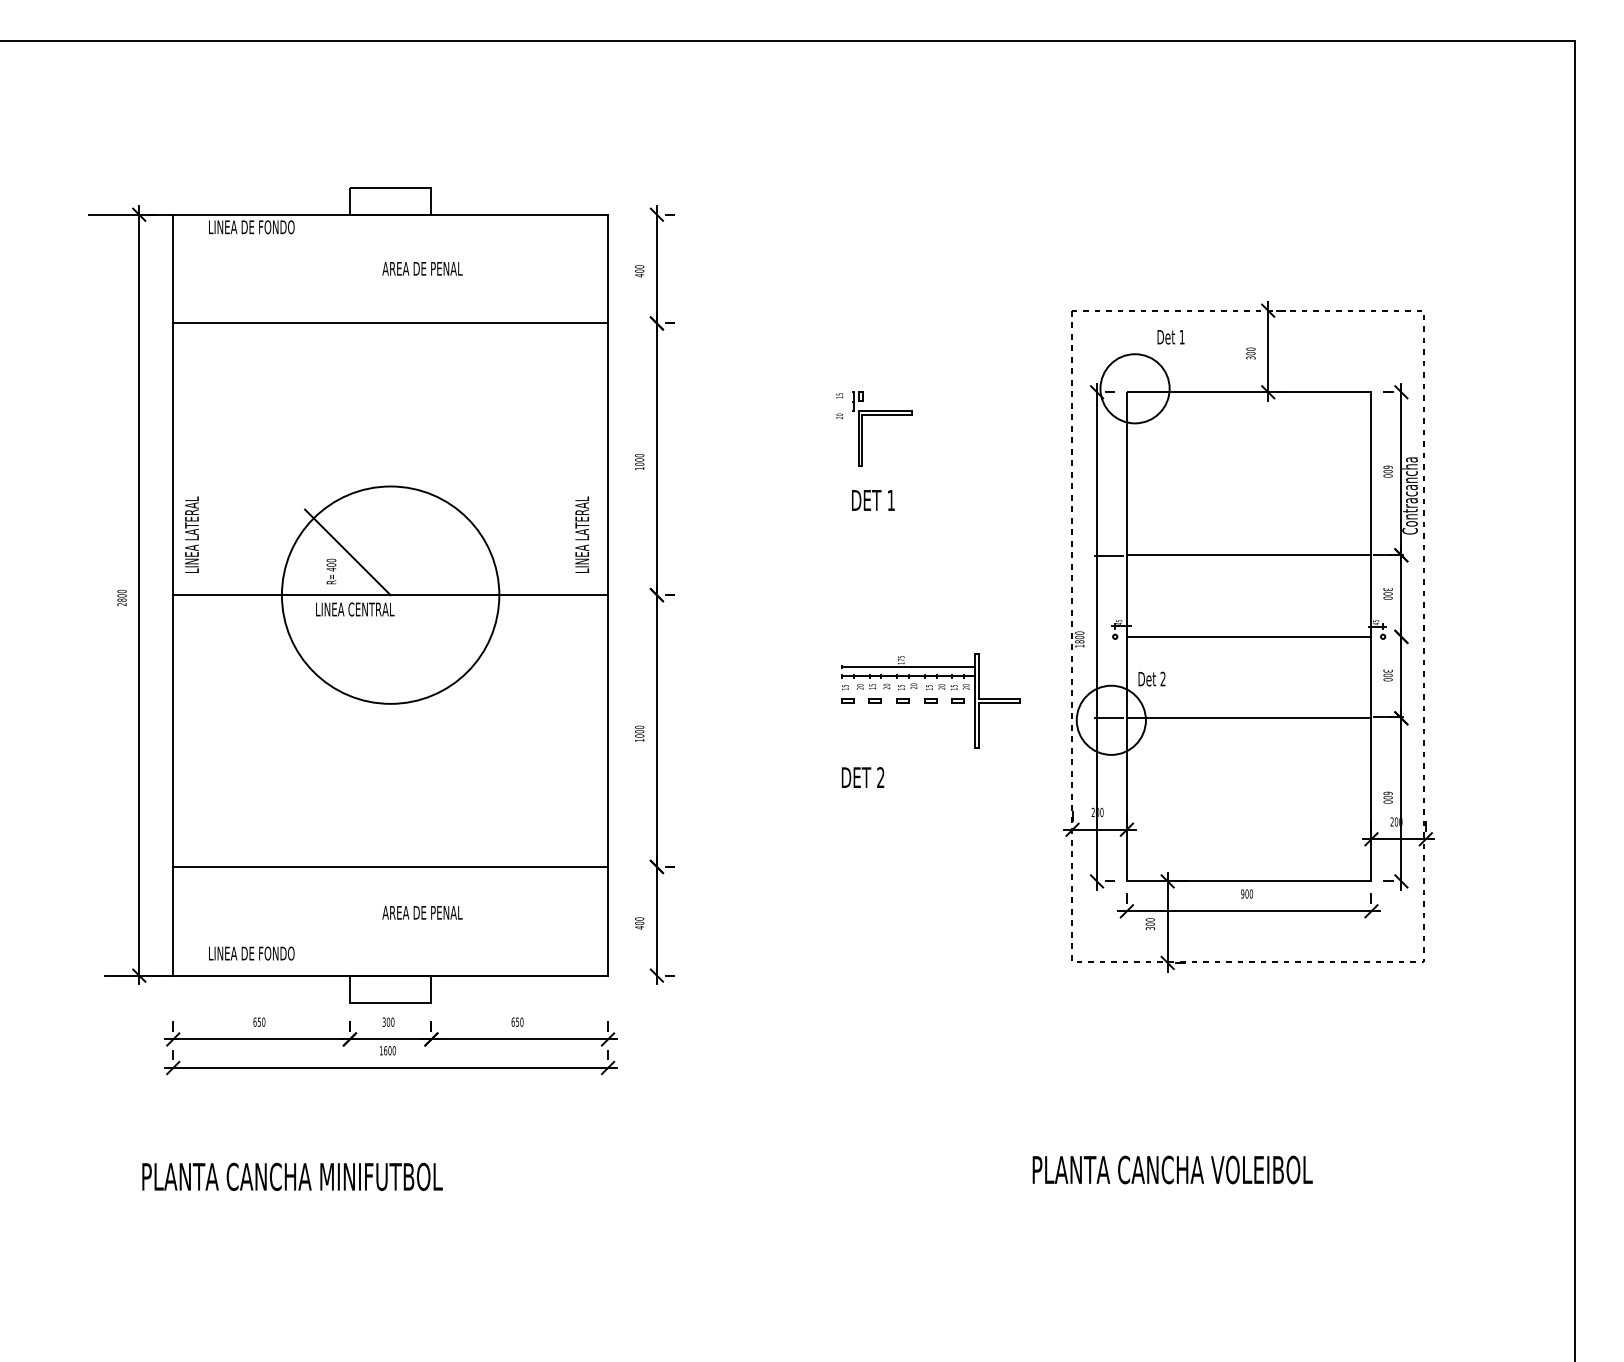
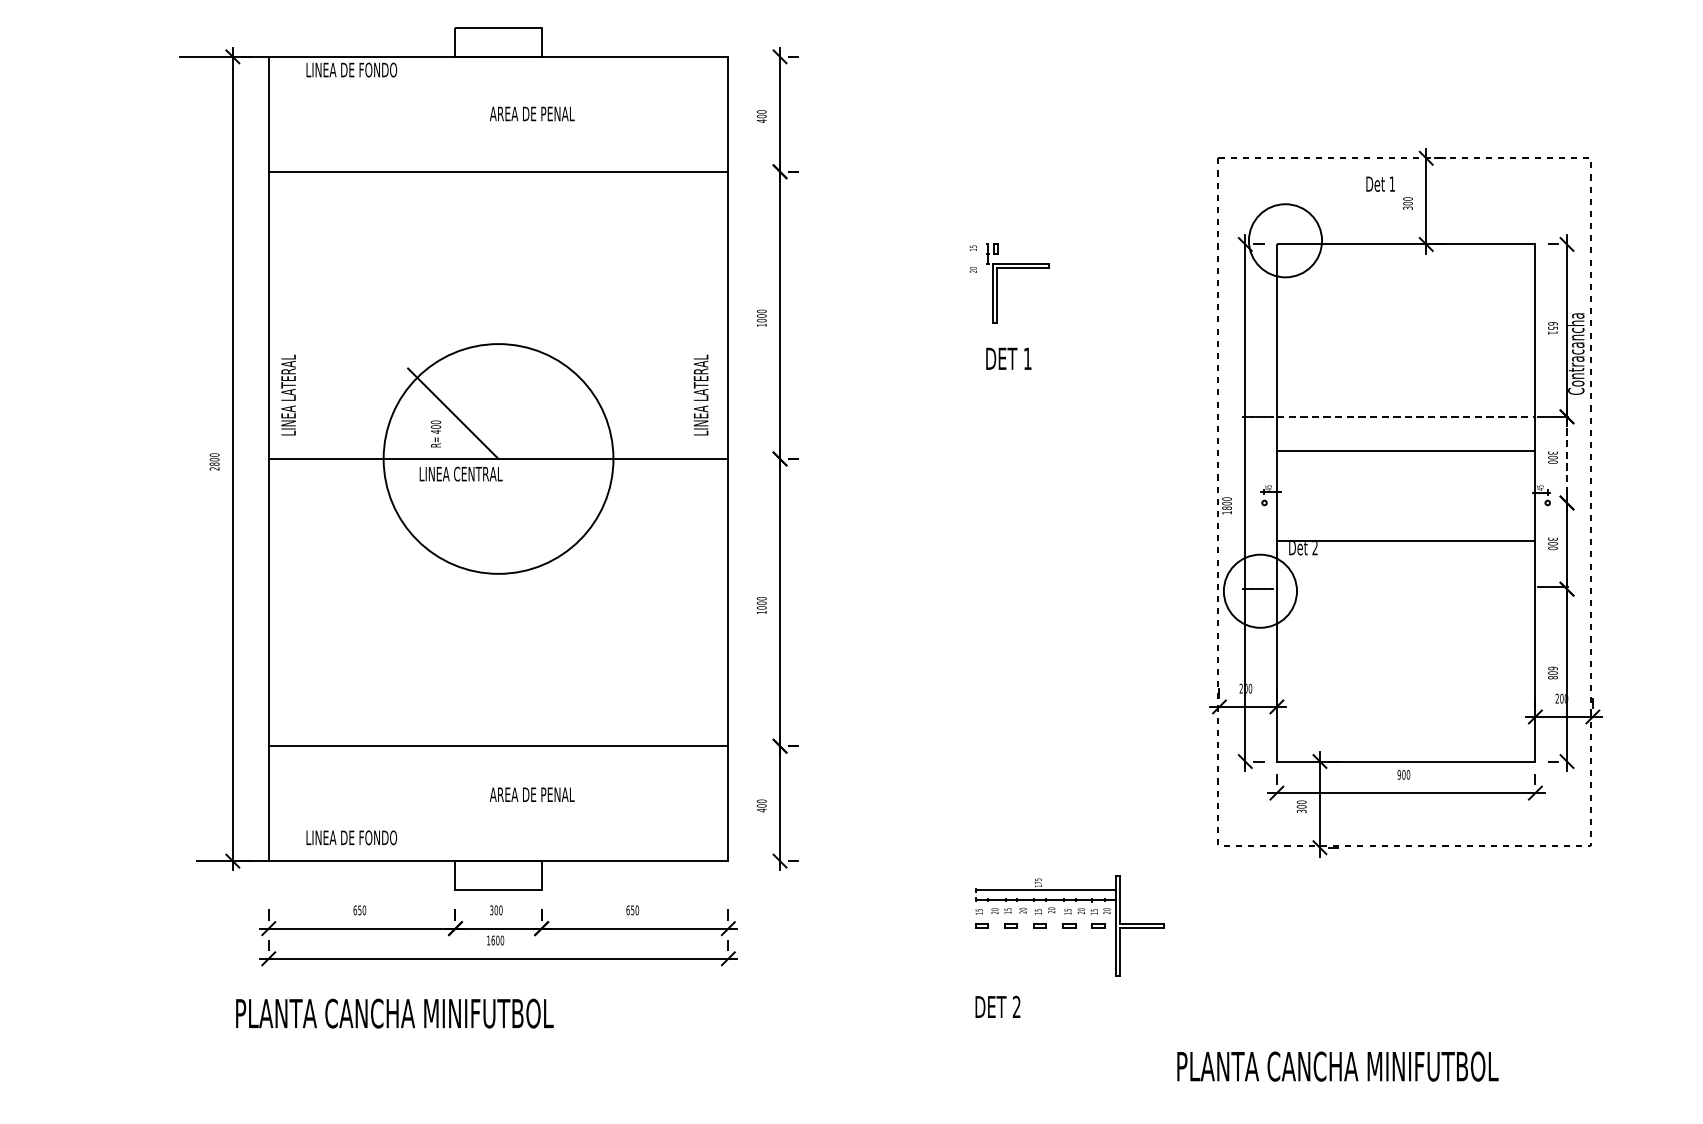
text: (1170, 337) -> (1380, 184), moved
text: (1387, 473) -> (1552, 330), 600 -> 651
line: (1249, 555) -> (1406, 417), solid -> dashed
line: (1401, 596) -> (1567, 460), solid -> dashed
line: (1248, 636) -> (1405, 450), moved
part: (930, 703) -> (1069, 928), moved
line: (1248, 718) -> (1405, 540), moved
text: (1387, 801) -> (1552, 677), 600 -> 608
text: (1273, 1169) -> (1431, 1066), PLANTA CANCHA VOLEIBOL -> PLANTA CANCHA MINIFUTBOL
text: (292, 1176) -> (394, 1013), moved

